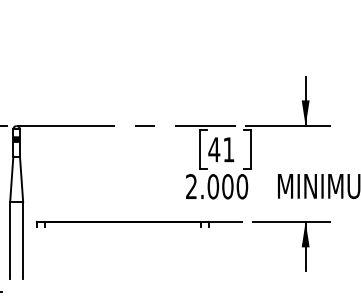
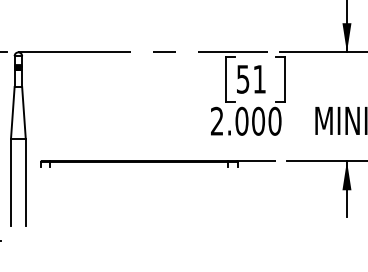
text: (214, 149) -> (243, 79), 41 -> 51

